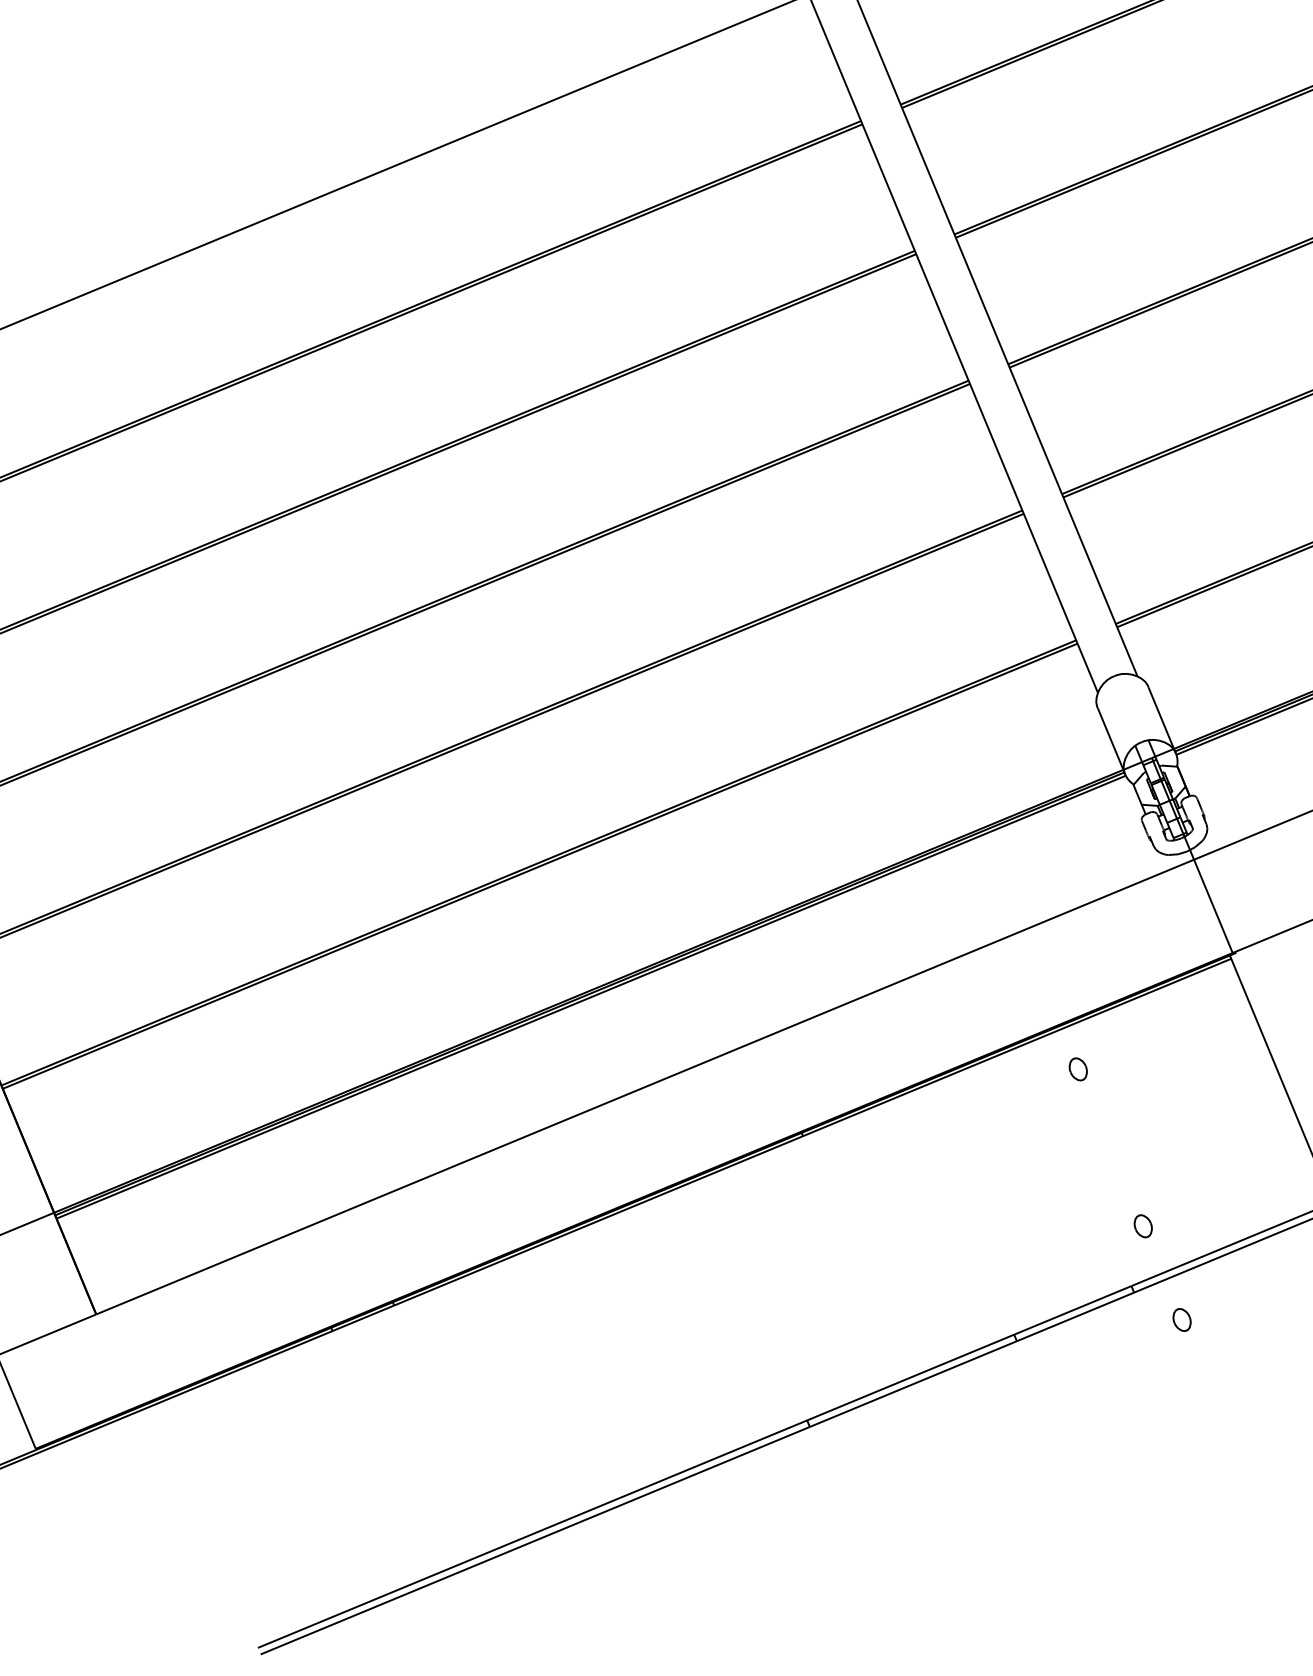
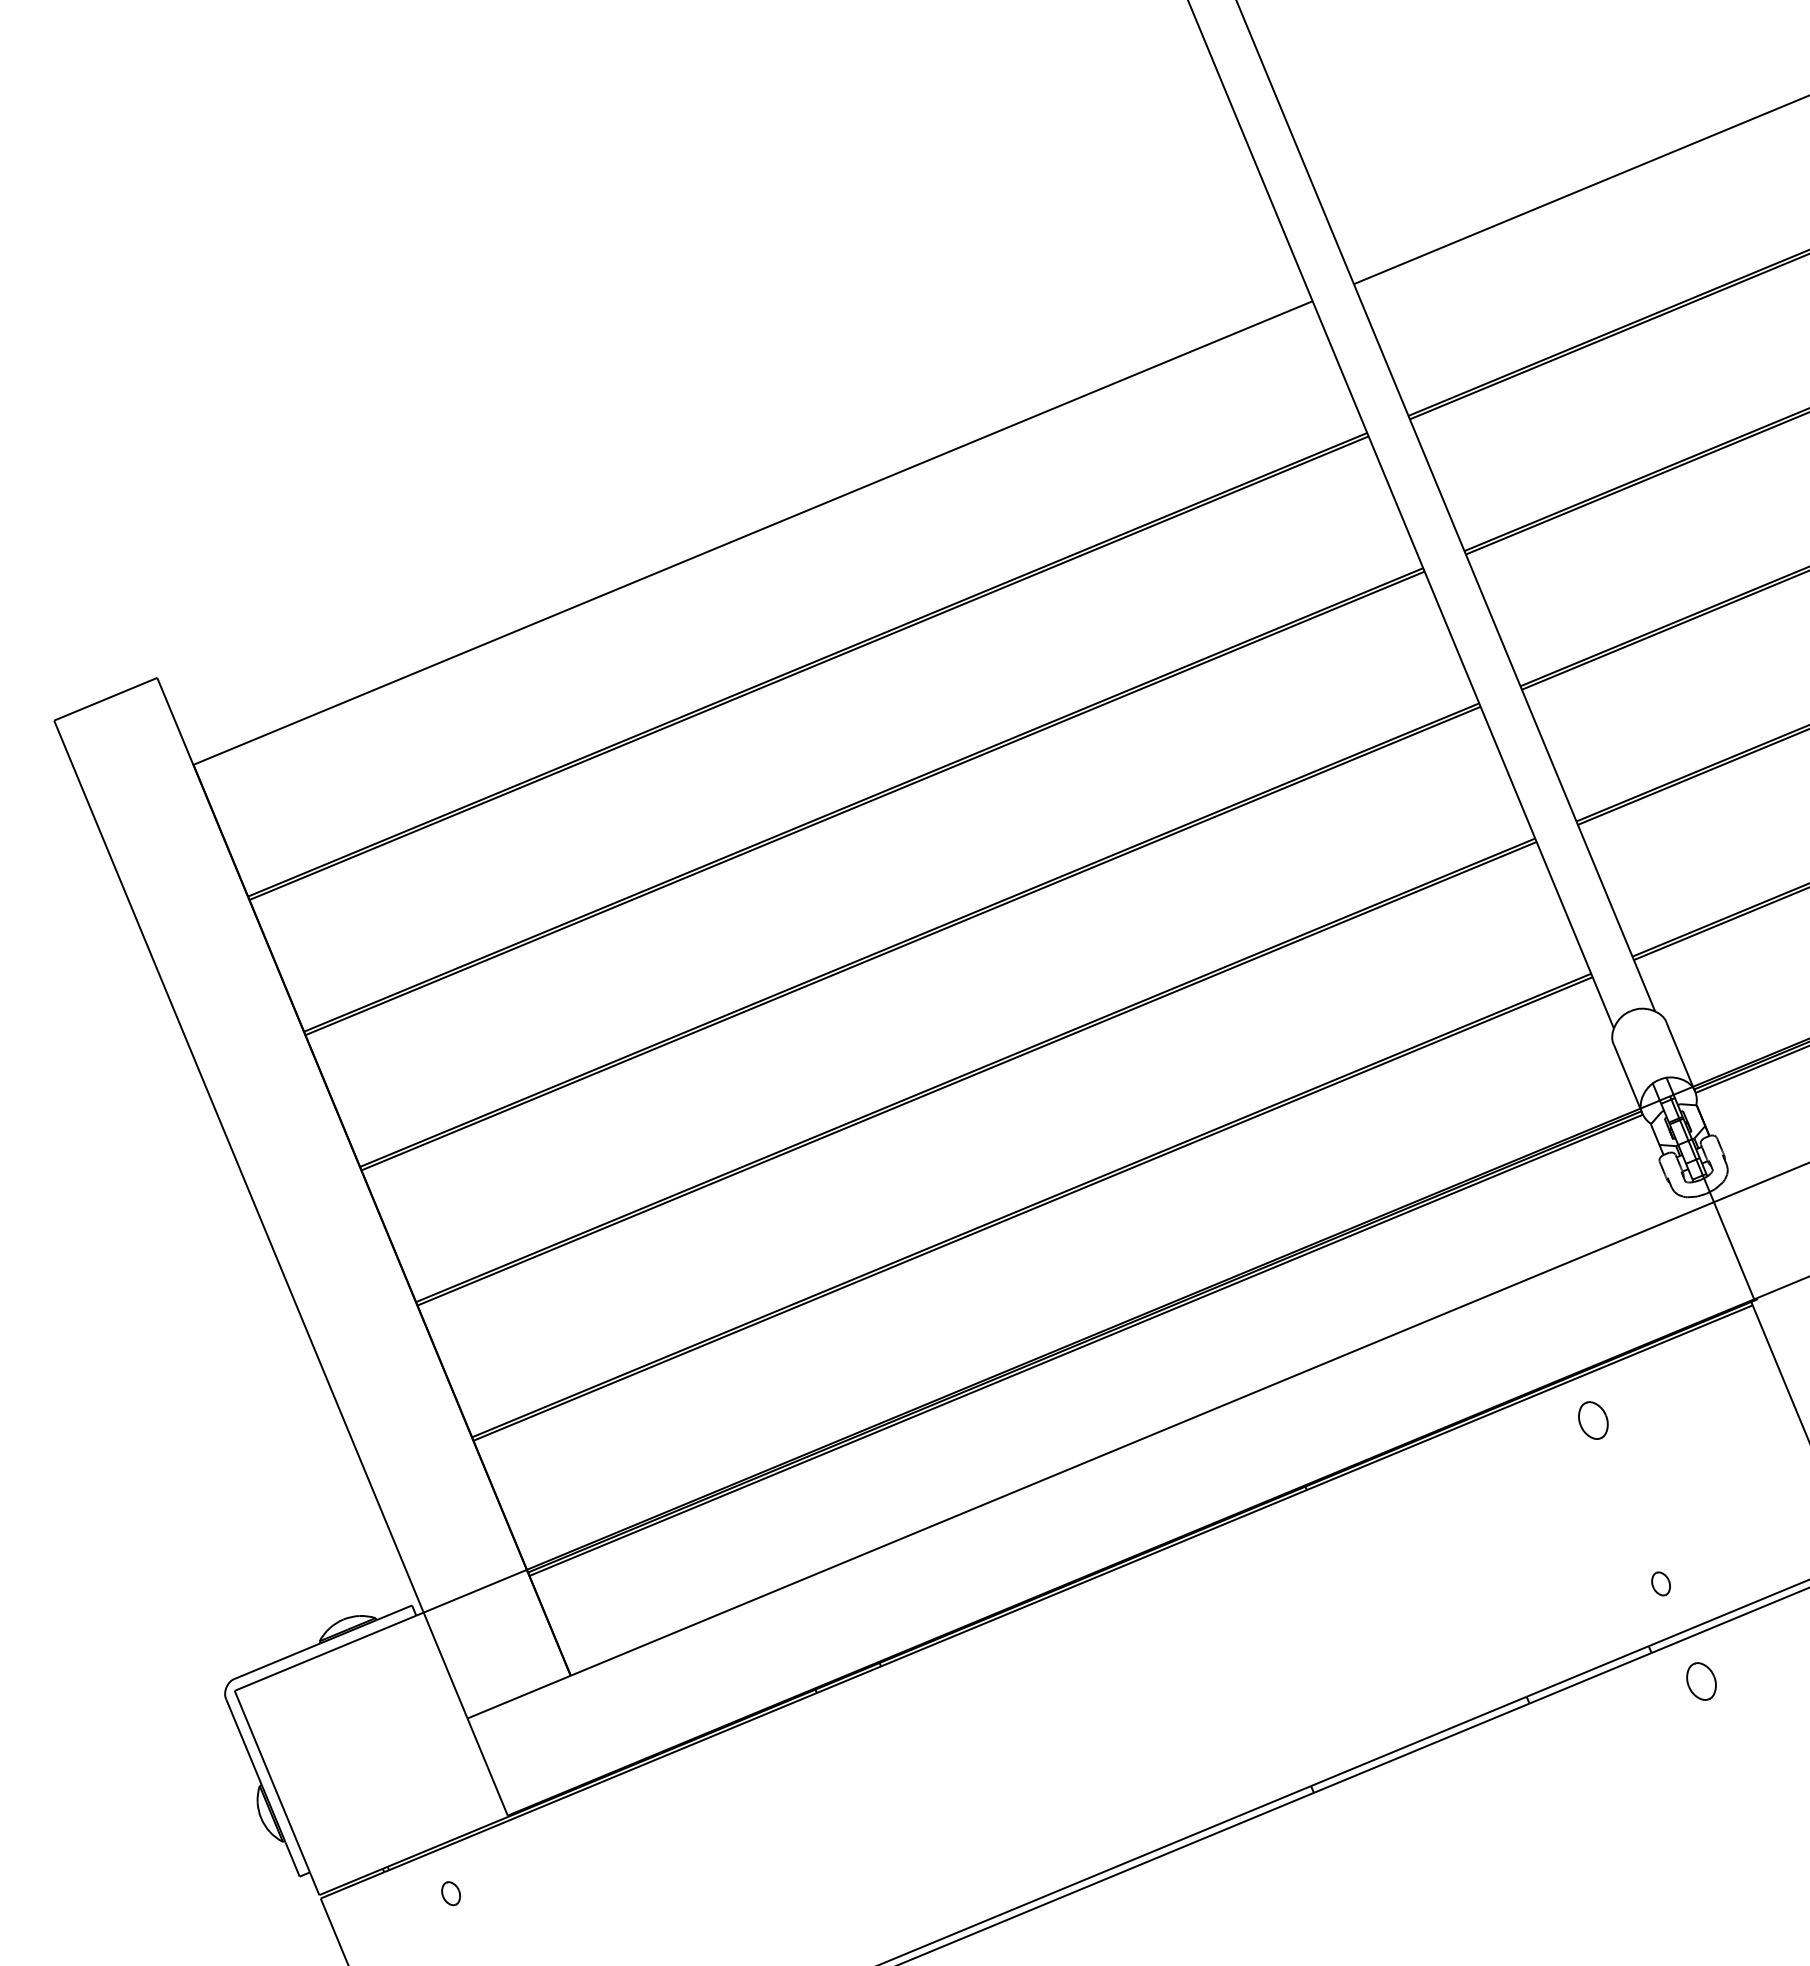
part: (1078, 1069) -> (1593, 1420), size x1.6
part: (1182, 1319) -> (1701, 1681), size x1.6

